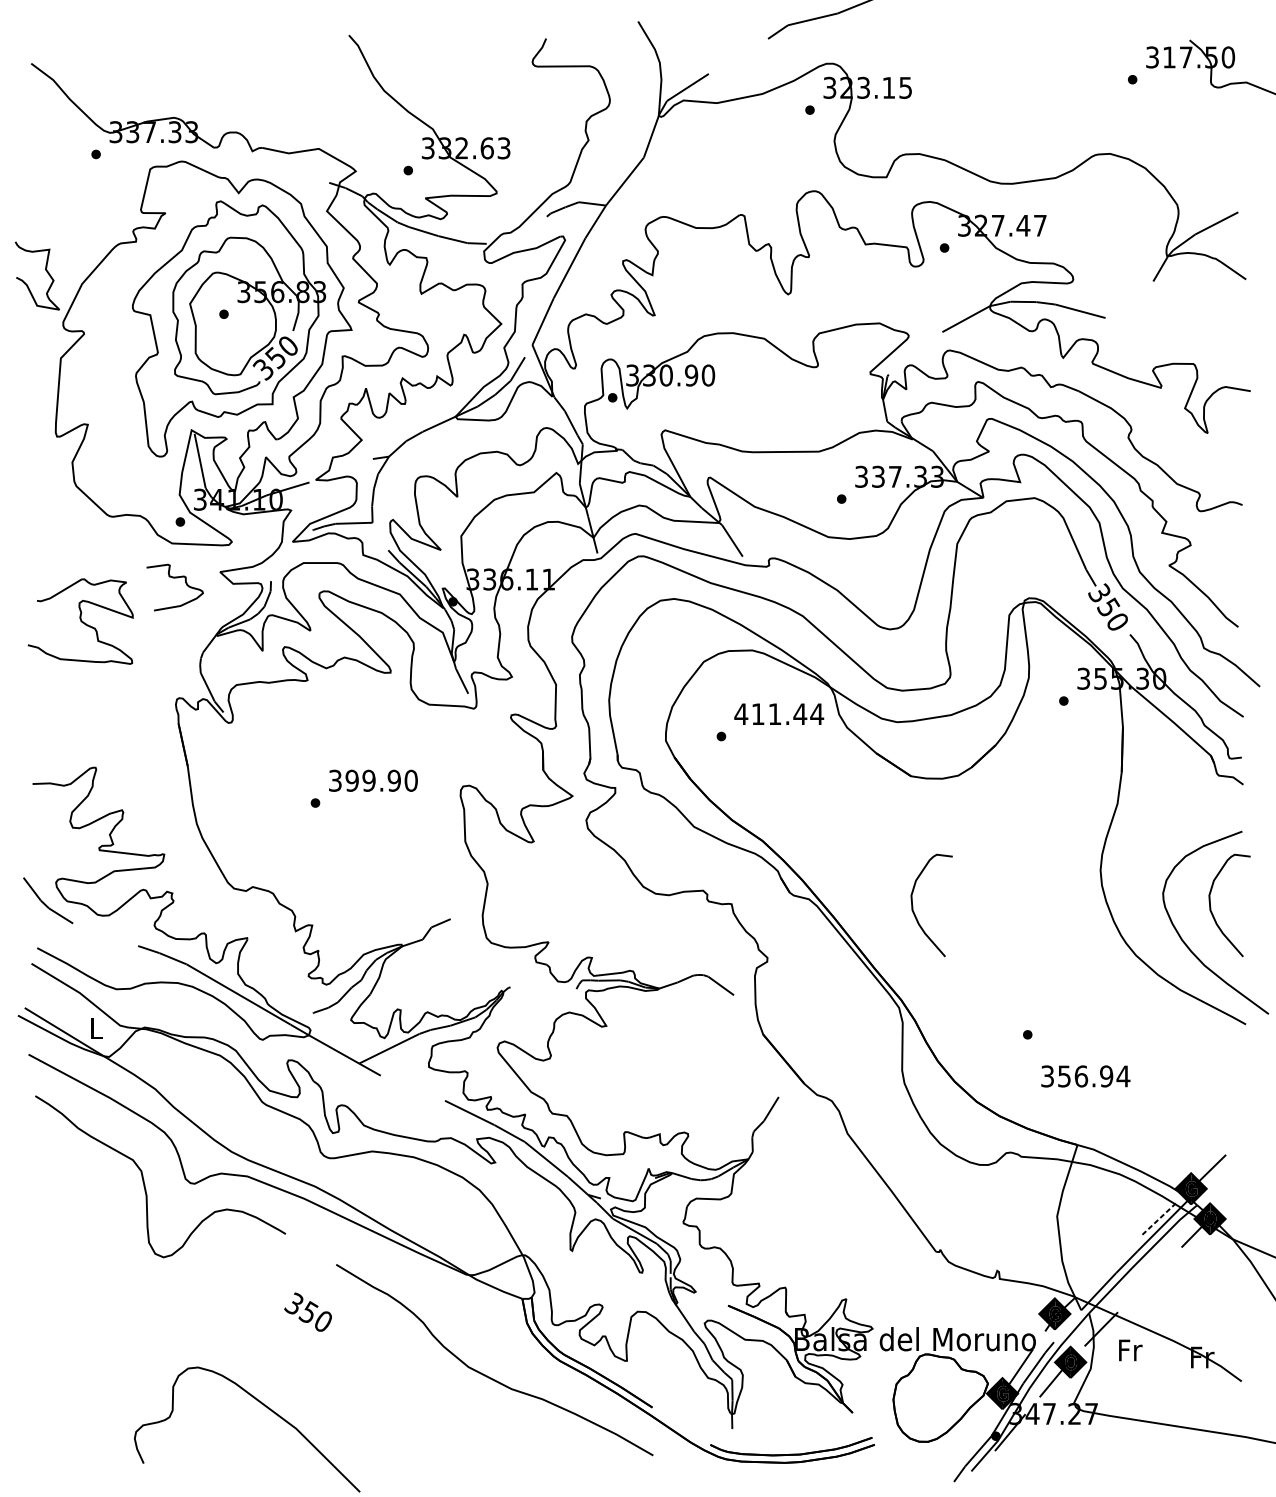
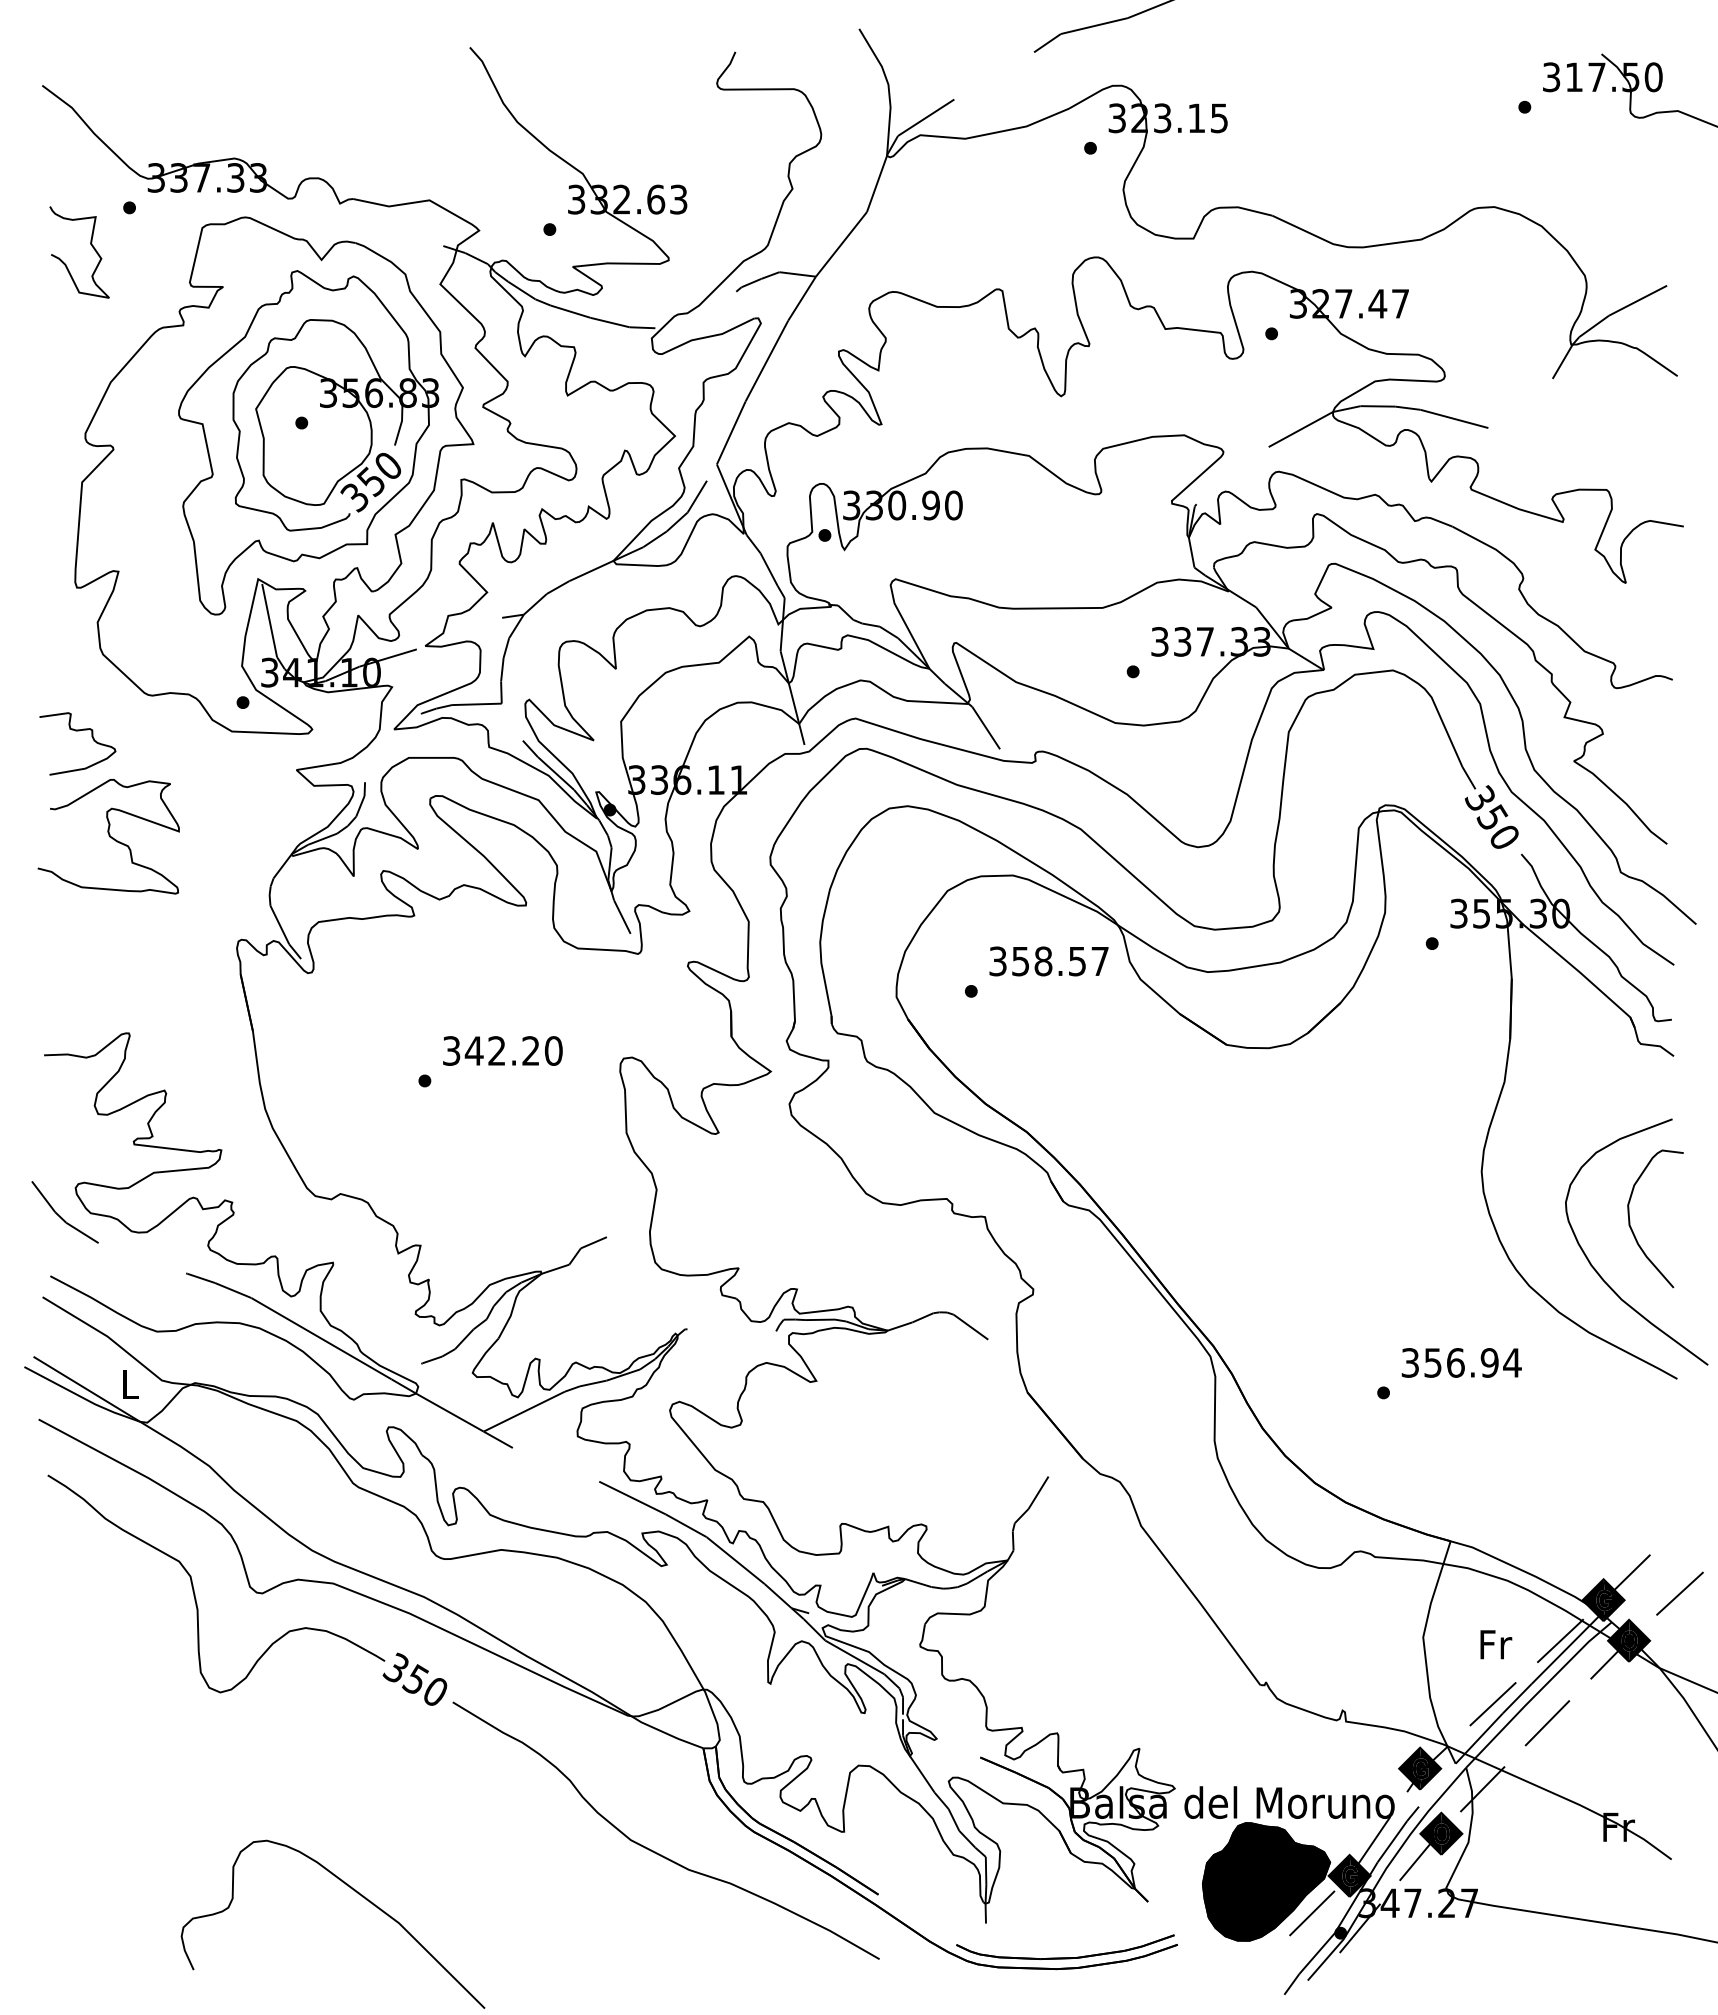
curve: (46, 271) -> (91, 246), moved
curve: (174, 578) -> (77, 731), moved
text: (778, 714) -> (1048, 961), 411.44 -> 358.57
text: (372, 780) -> (501, 1050), 399.90 -> 342.20
curve: (913, 906) -> (1229, 1220), removed
text: (1085, 1076) -> (1461, 1362), moved
line: (1247, 1183) -> (1679, 1593), added
line: (1159, 1218) -> (1560, 1640), dashed -> solid
line: (1108, 1266) -> (1492, 1704), added
line: (1149, 1280) -> (1547, 1723), added
text: (307, 1311) -> (414, 1678), moved
text: (1130, 1350) -> (1496, 1644), moved
fill: (940, 1397) -> (1266, 1881), added
line: (974, 1421) -> (1312, 1913), added

